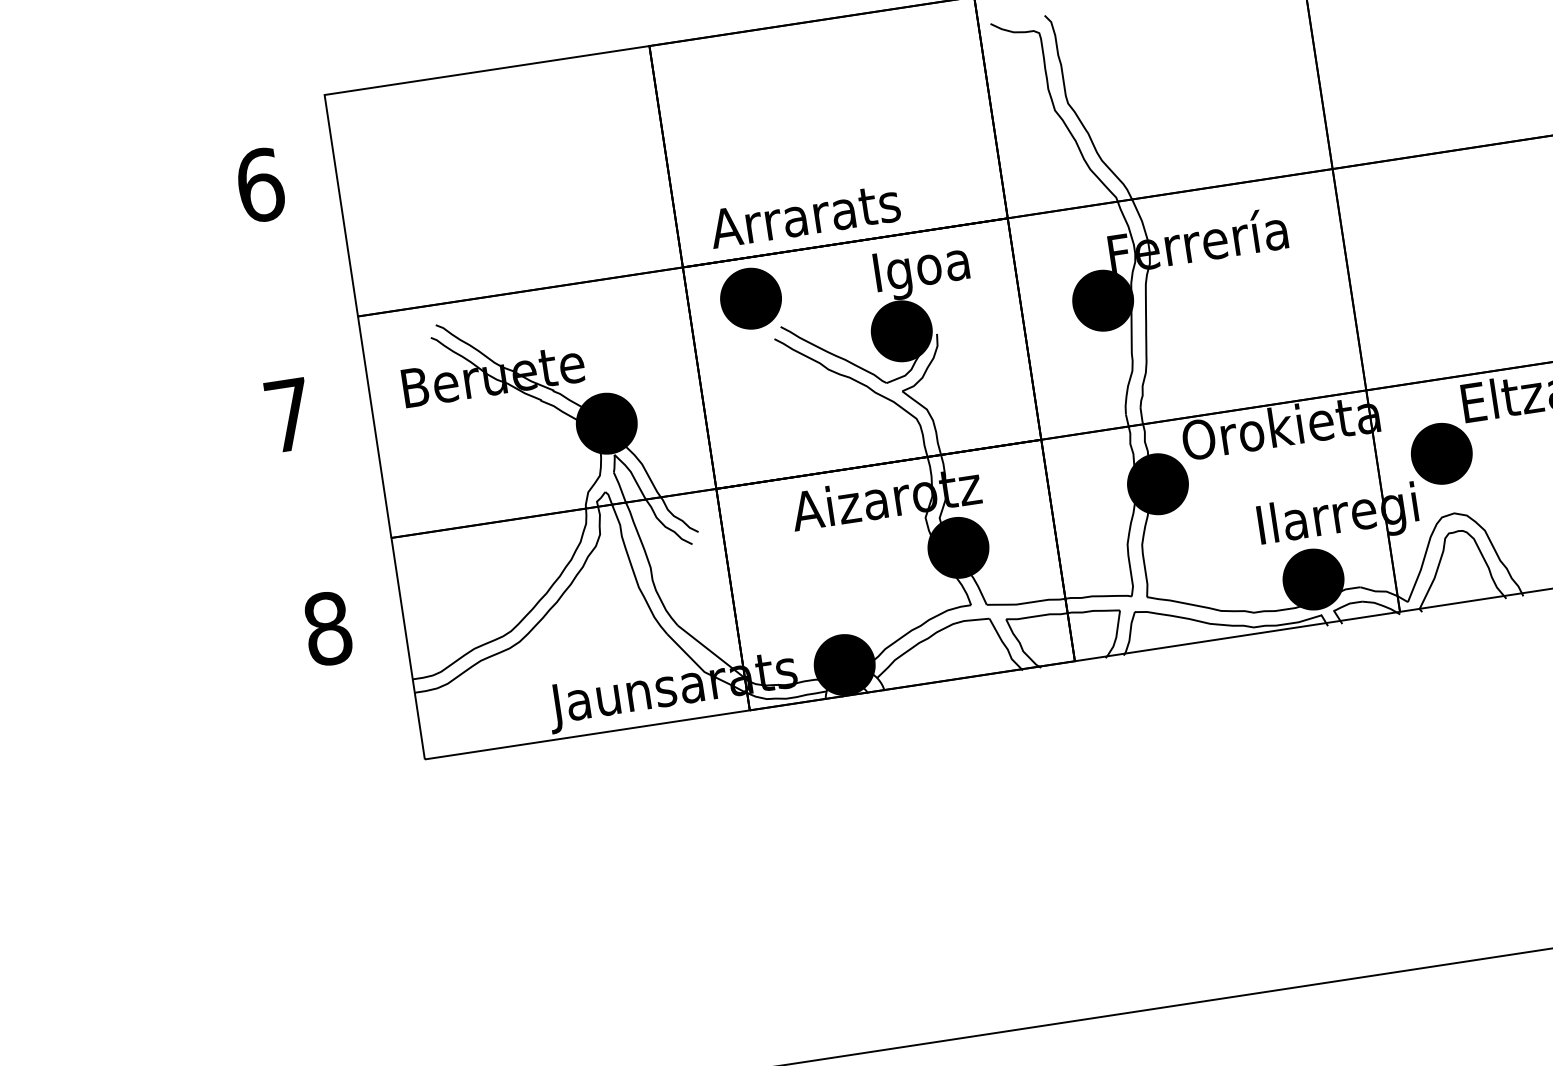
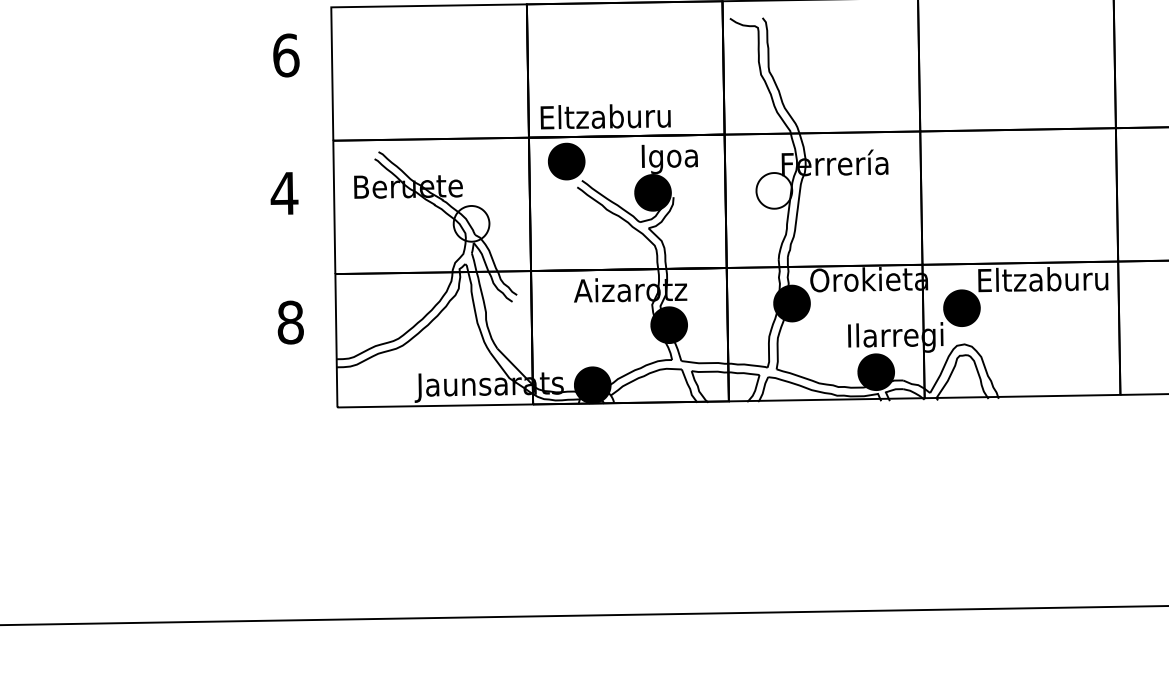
text: (805, 214) -> (605, 116), Arrarats -> Eltzaburu
fill: (1103, 300) -> (774, 190), removed
text: (288, 415) -> (284, 193), 7 -> 4
fill: (606, 423) -> (471, 223), removed

